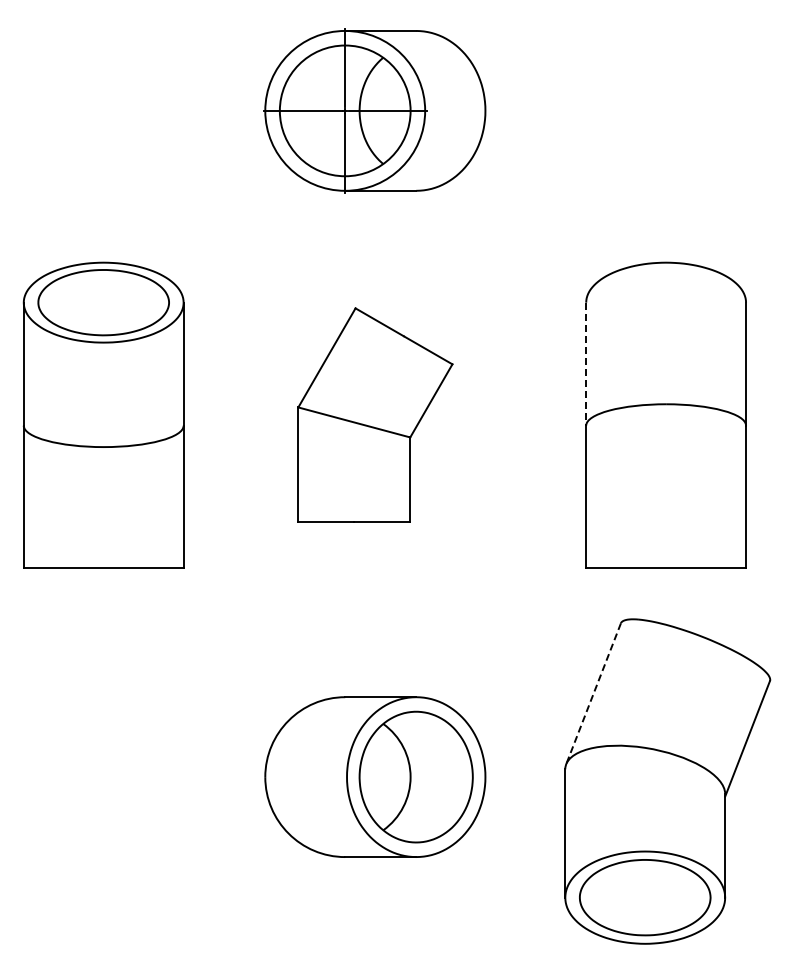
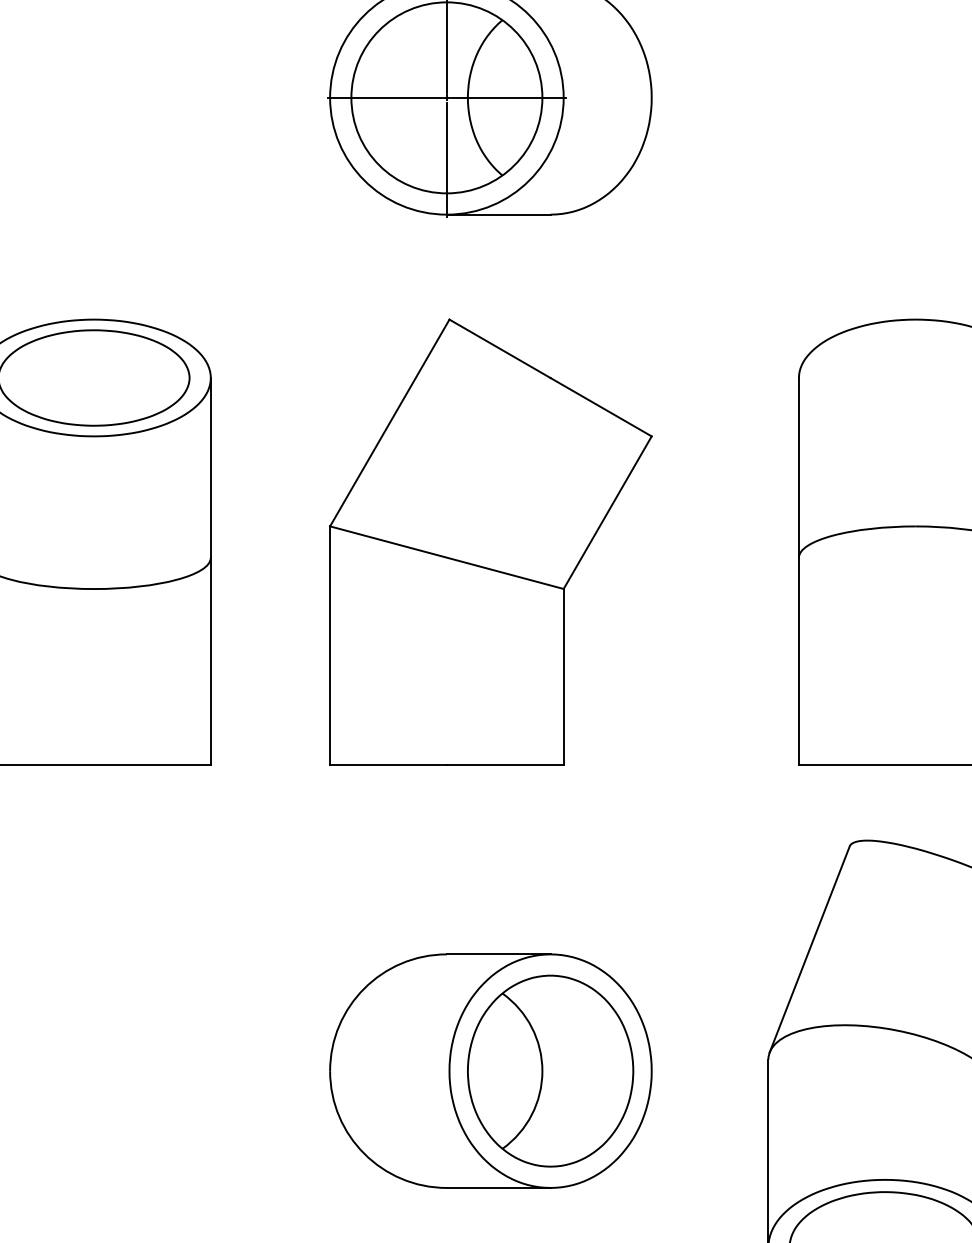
line: (586, 364) -> (799, 468), dashed -> solid
part: (375, 414) -> (491, 541), size x1.43
line: (593, 693) -> (809, 948), dashed -> solid

